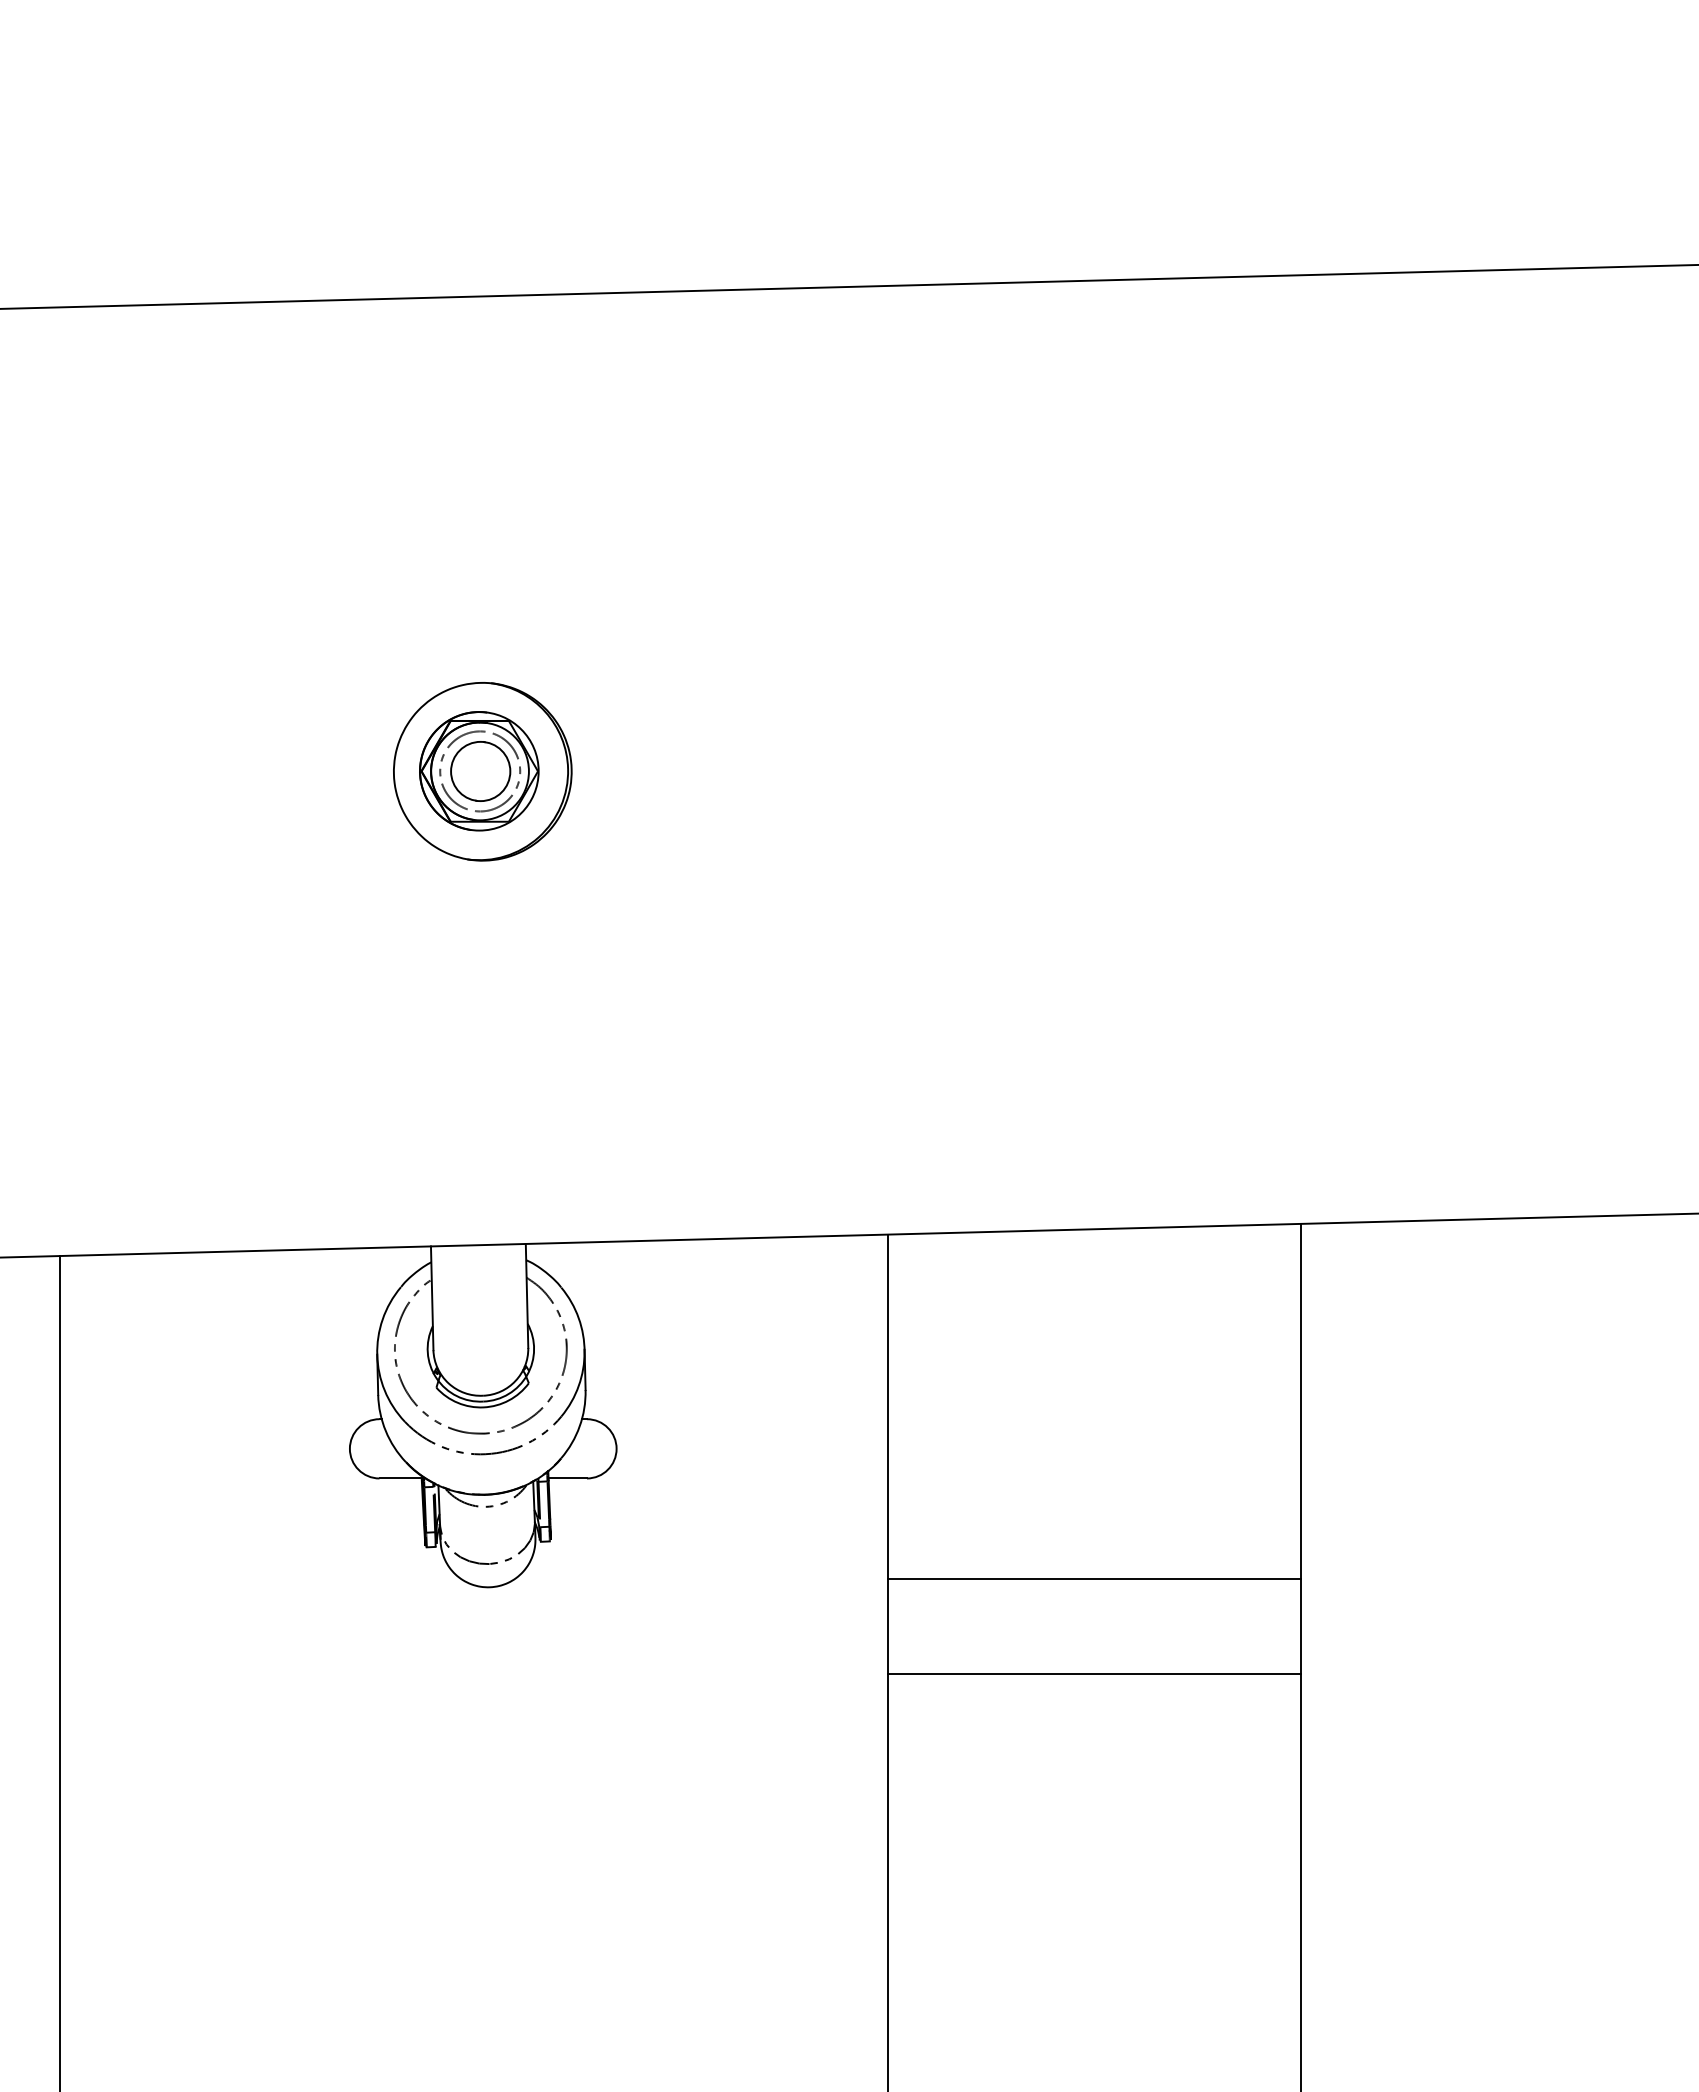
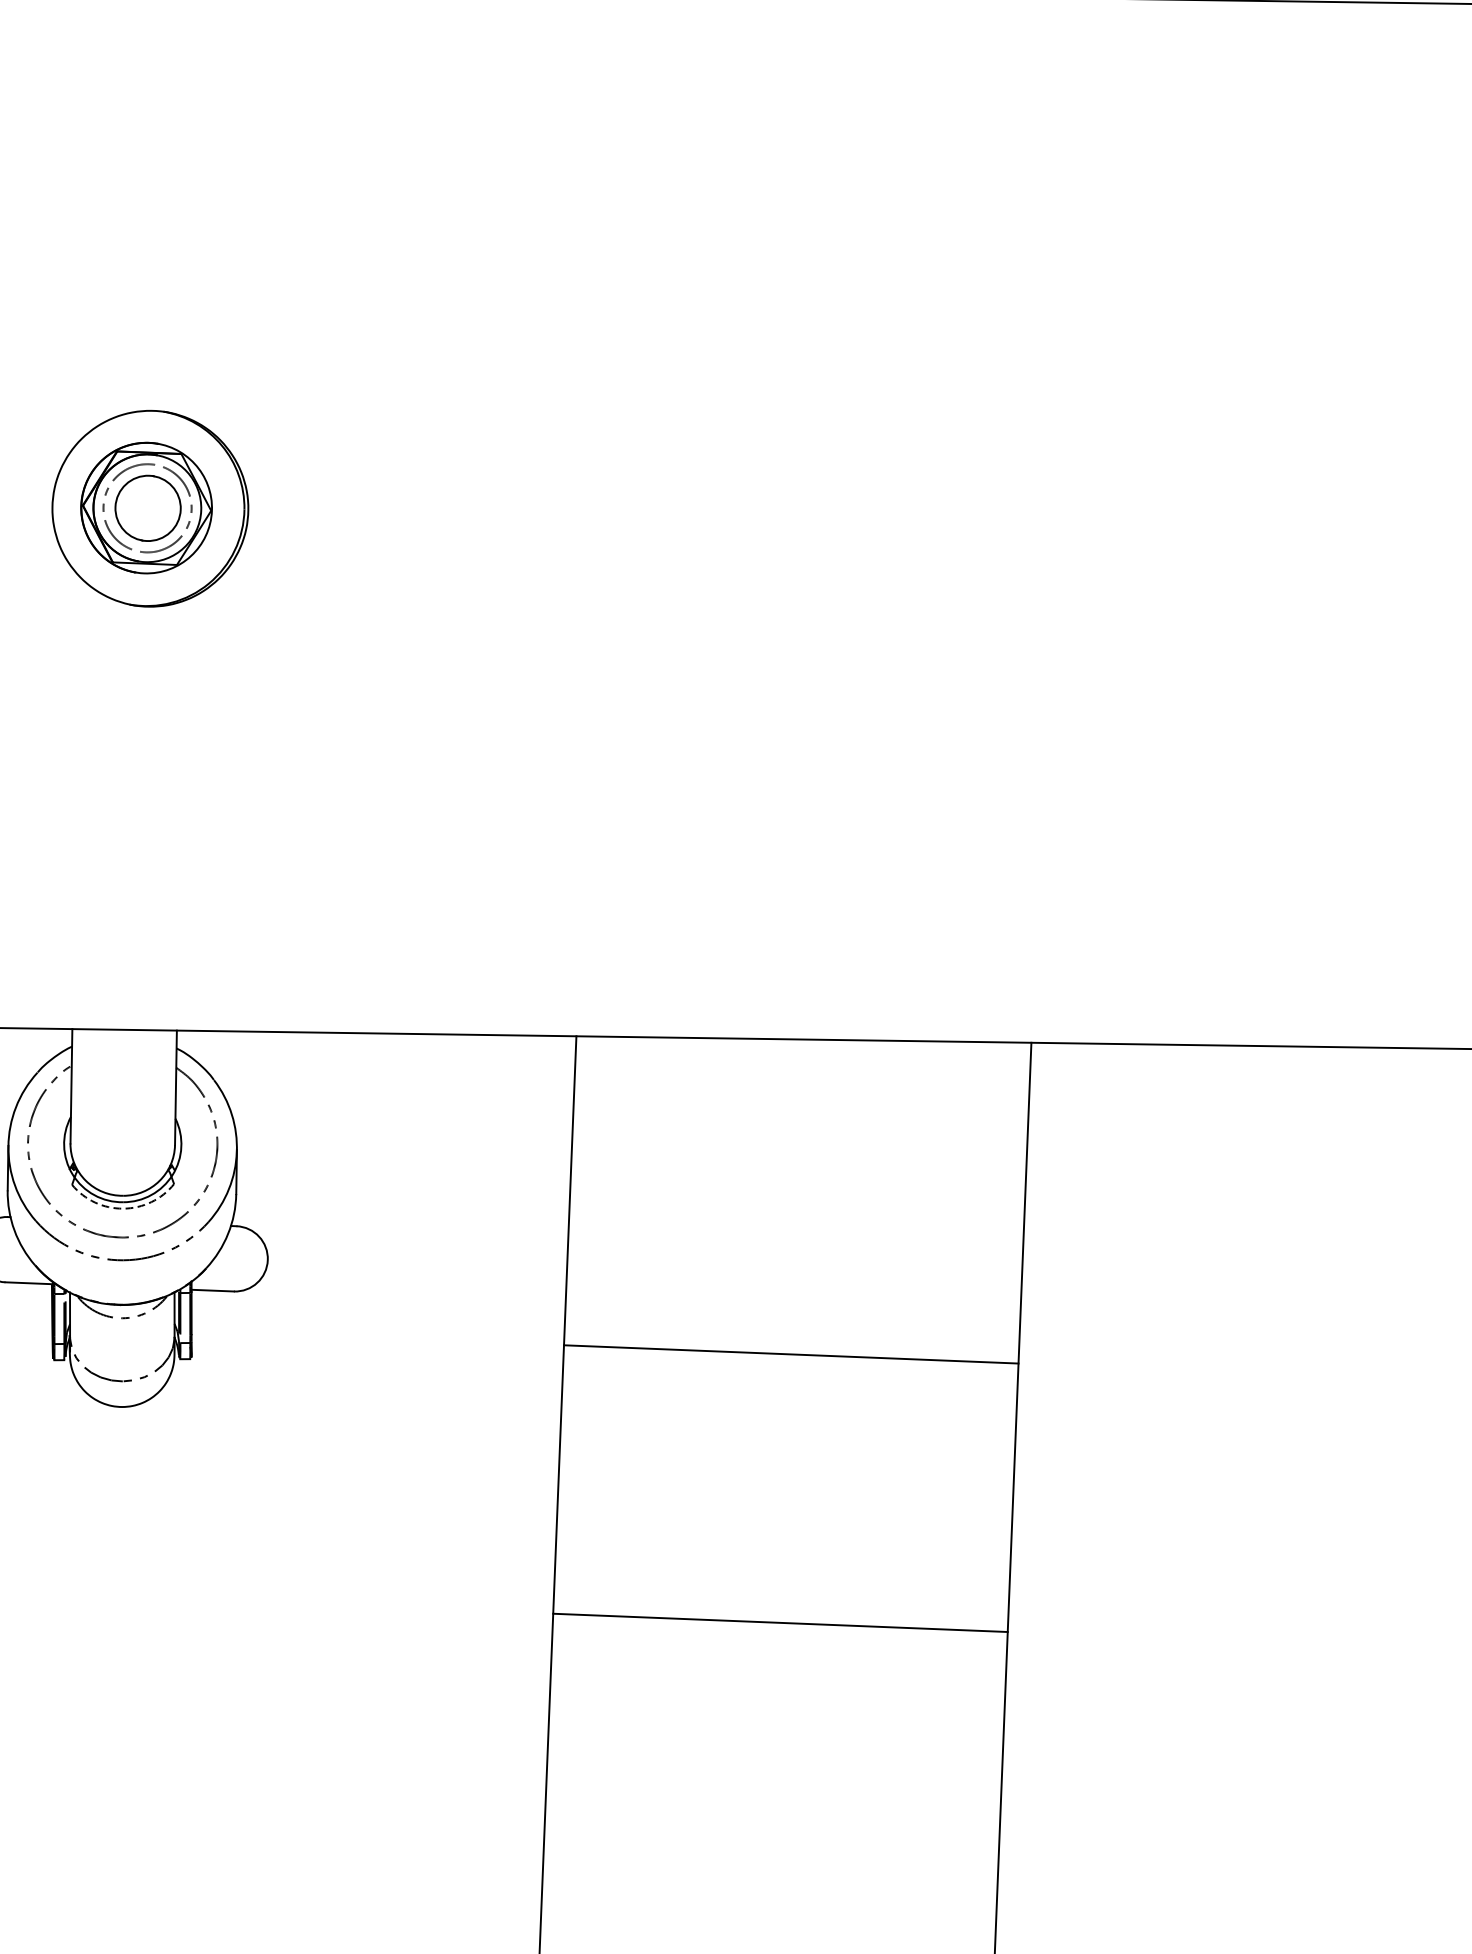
arc: (483, 1407) -> (123, 1208), solid -> dashed
line: (1094, 1579) -> (791, 1354), moved
line: (1094, 1674) -> (780, 1623), moved

